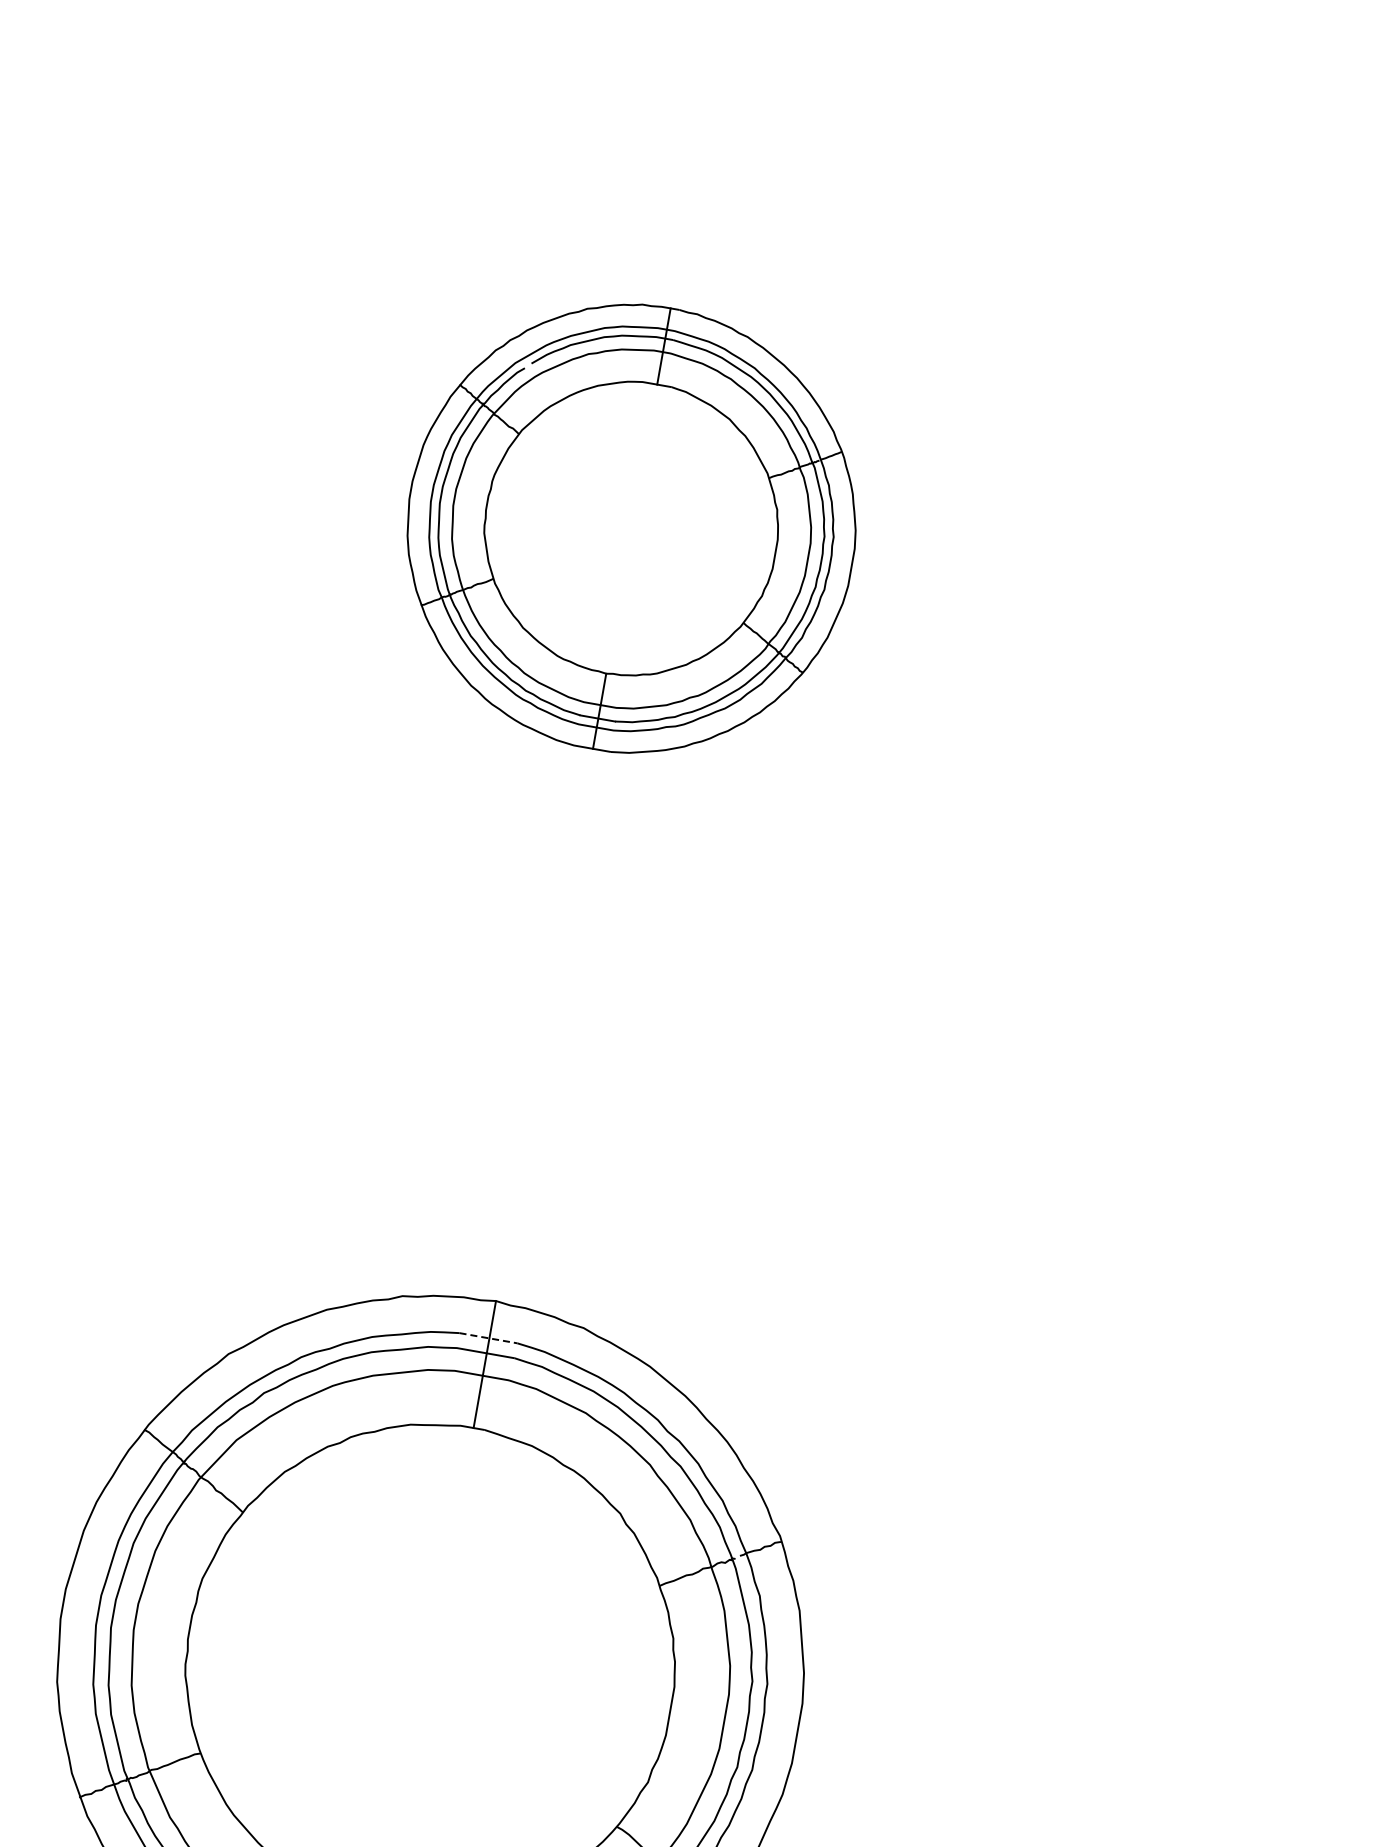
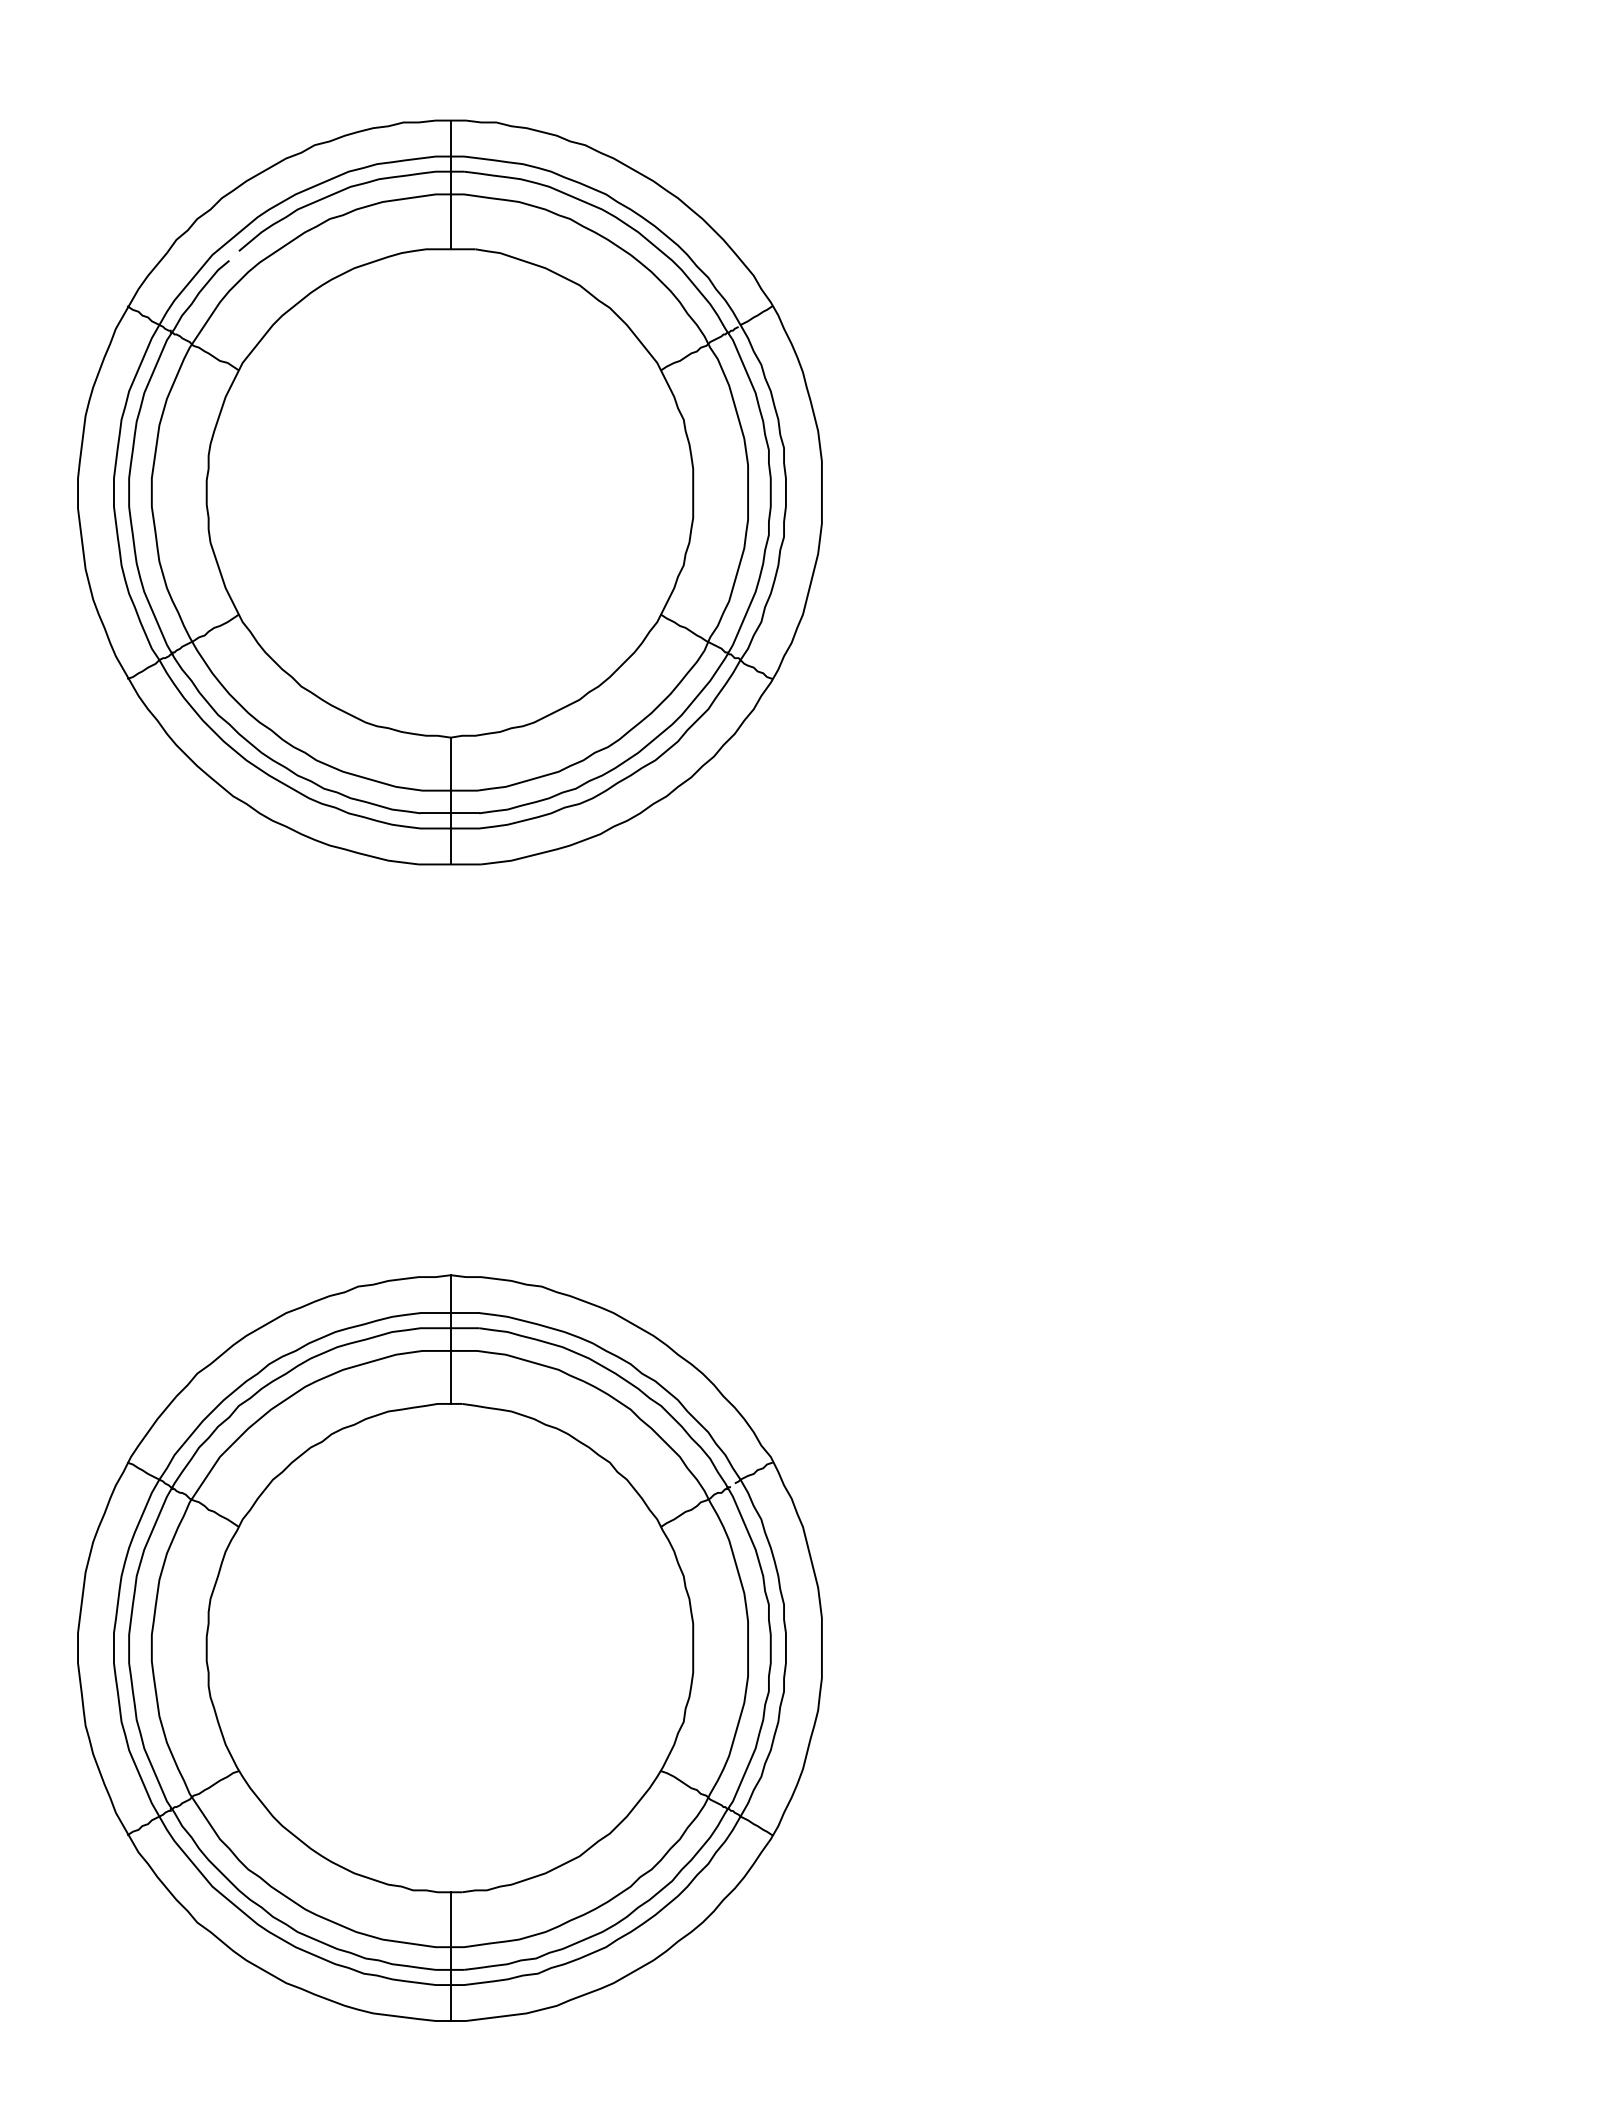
part: (630, 528) -> (449, 492), size x1.67
line: (488, 1338) -> (450, 1313), dashed -> solid

